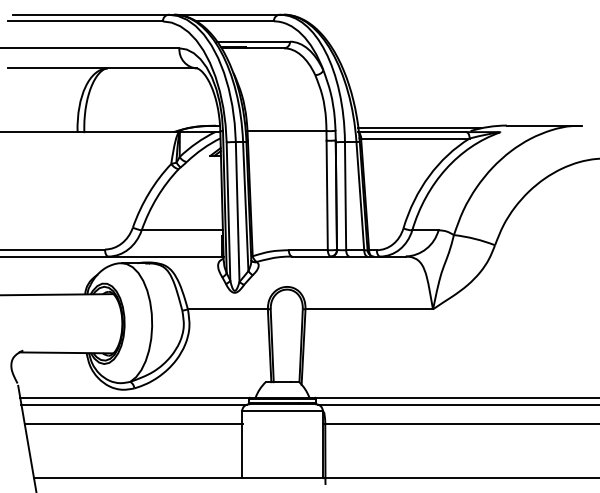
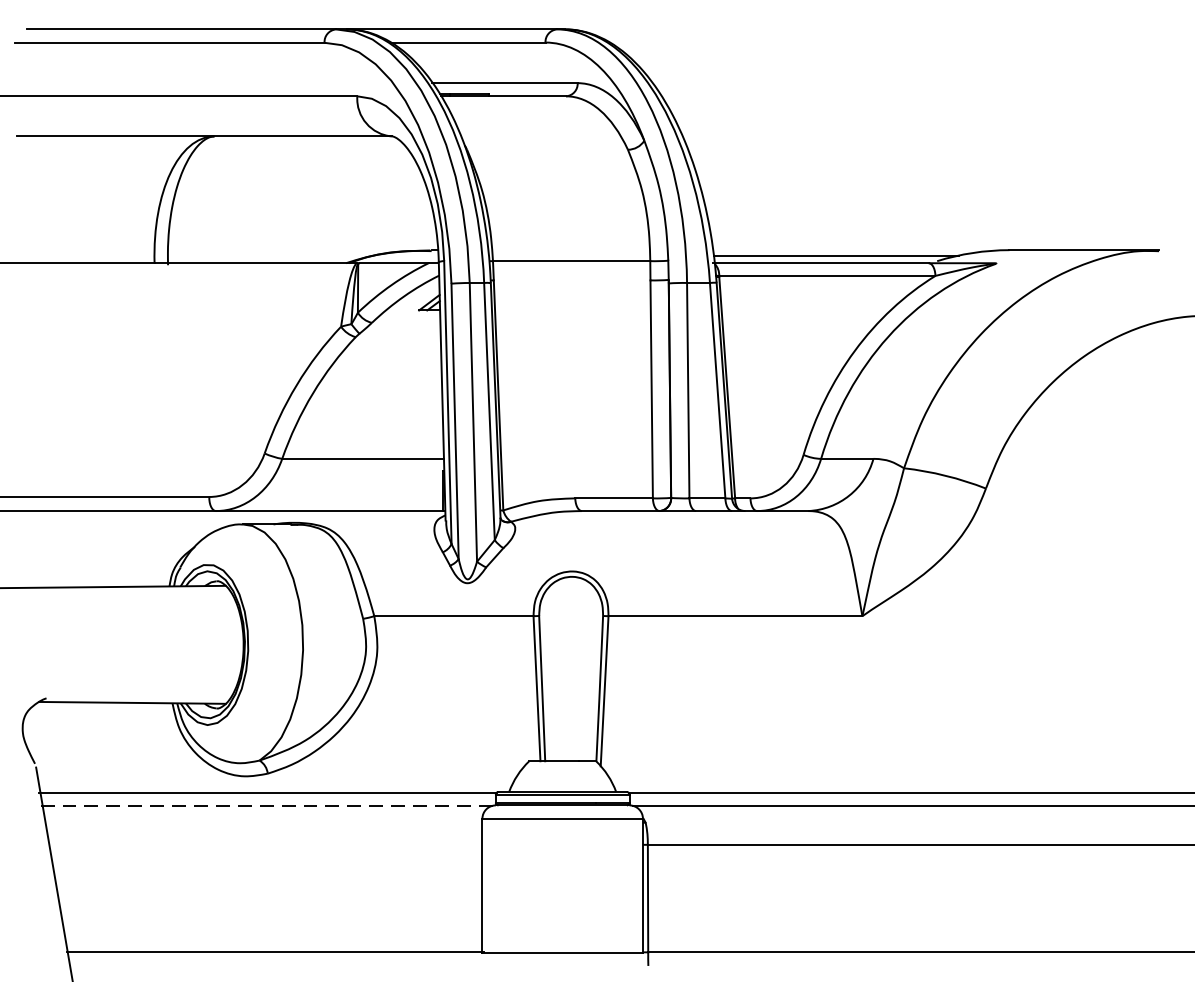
line: (133, 404) -> (265, 805), solid -> dashed
line: (133, 424) -> (265, 845), removed

